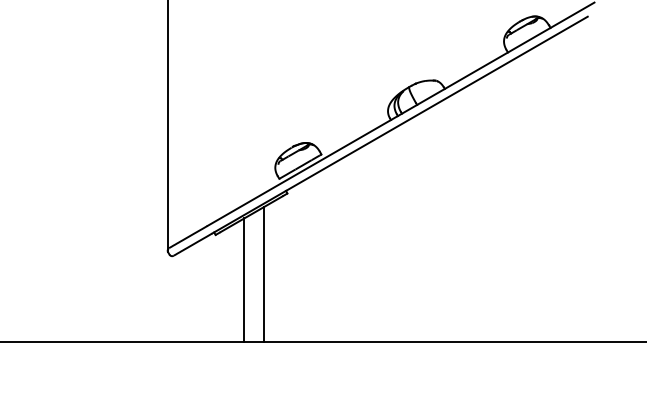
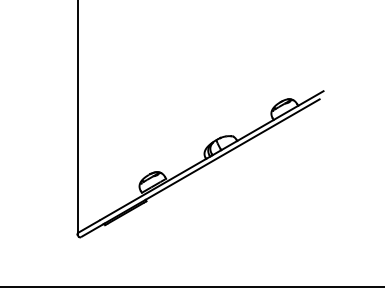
line: (264, 273) -> (133, 247), removed
line: (244, 278) -> (121, 250), removed

